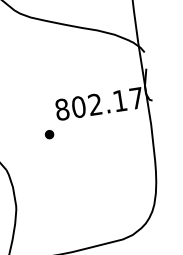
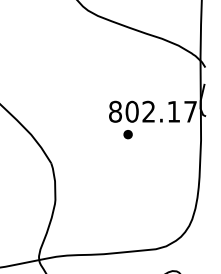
part: (48, 134) -> (127, 134), moved

